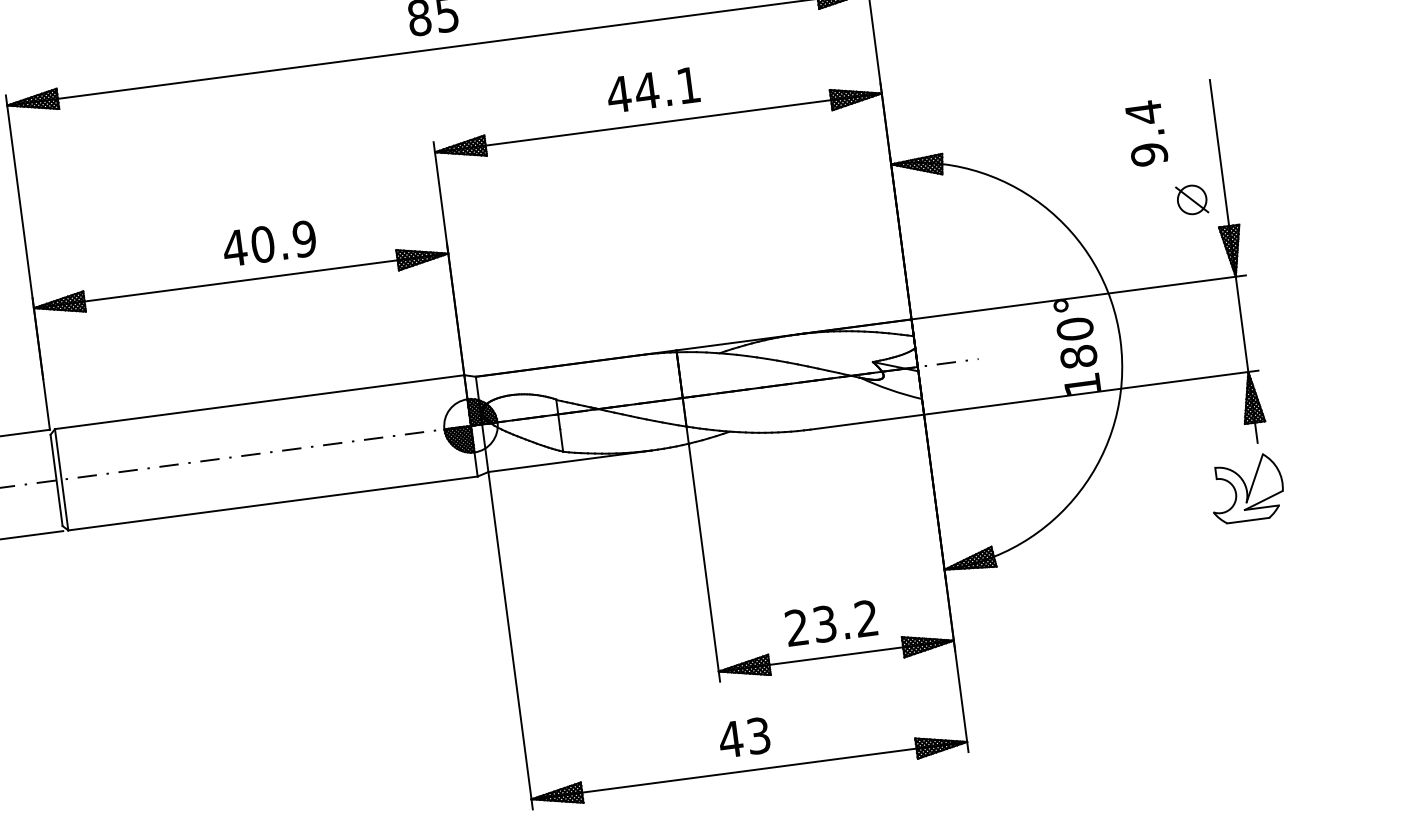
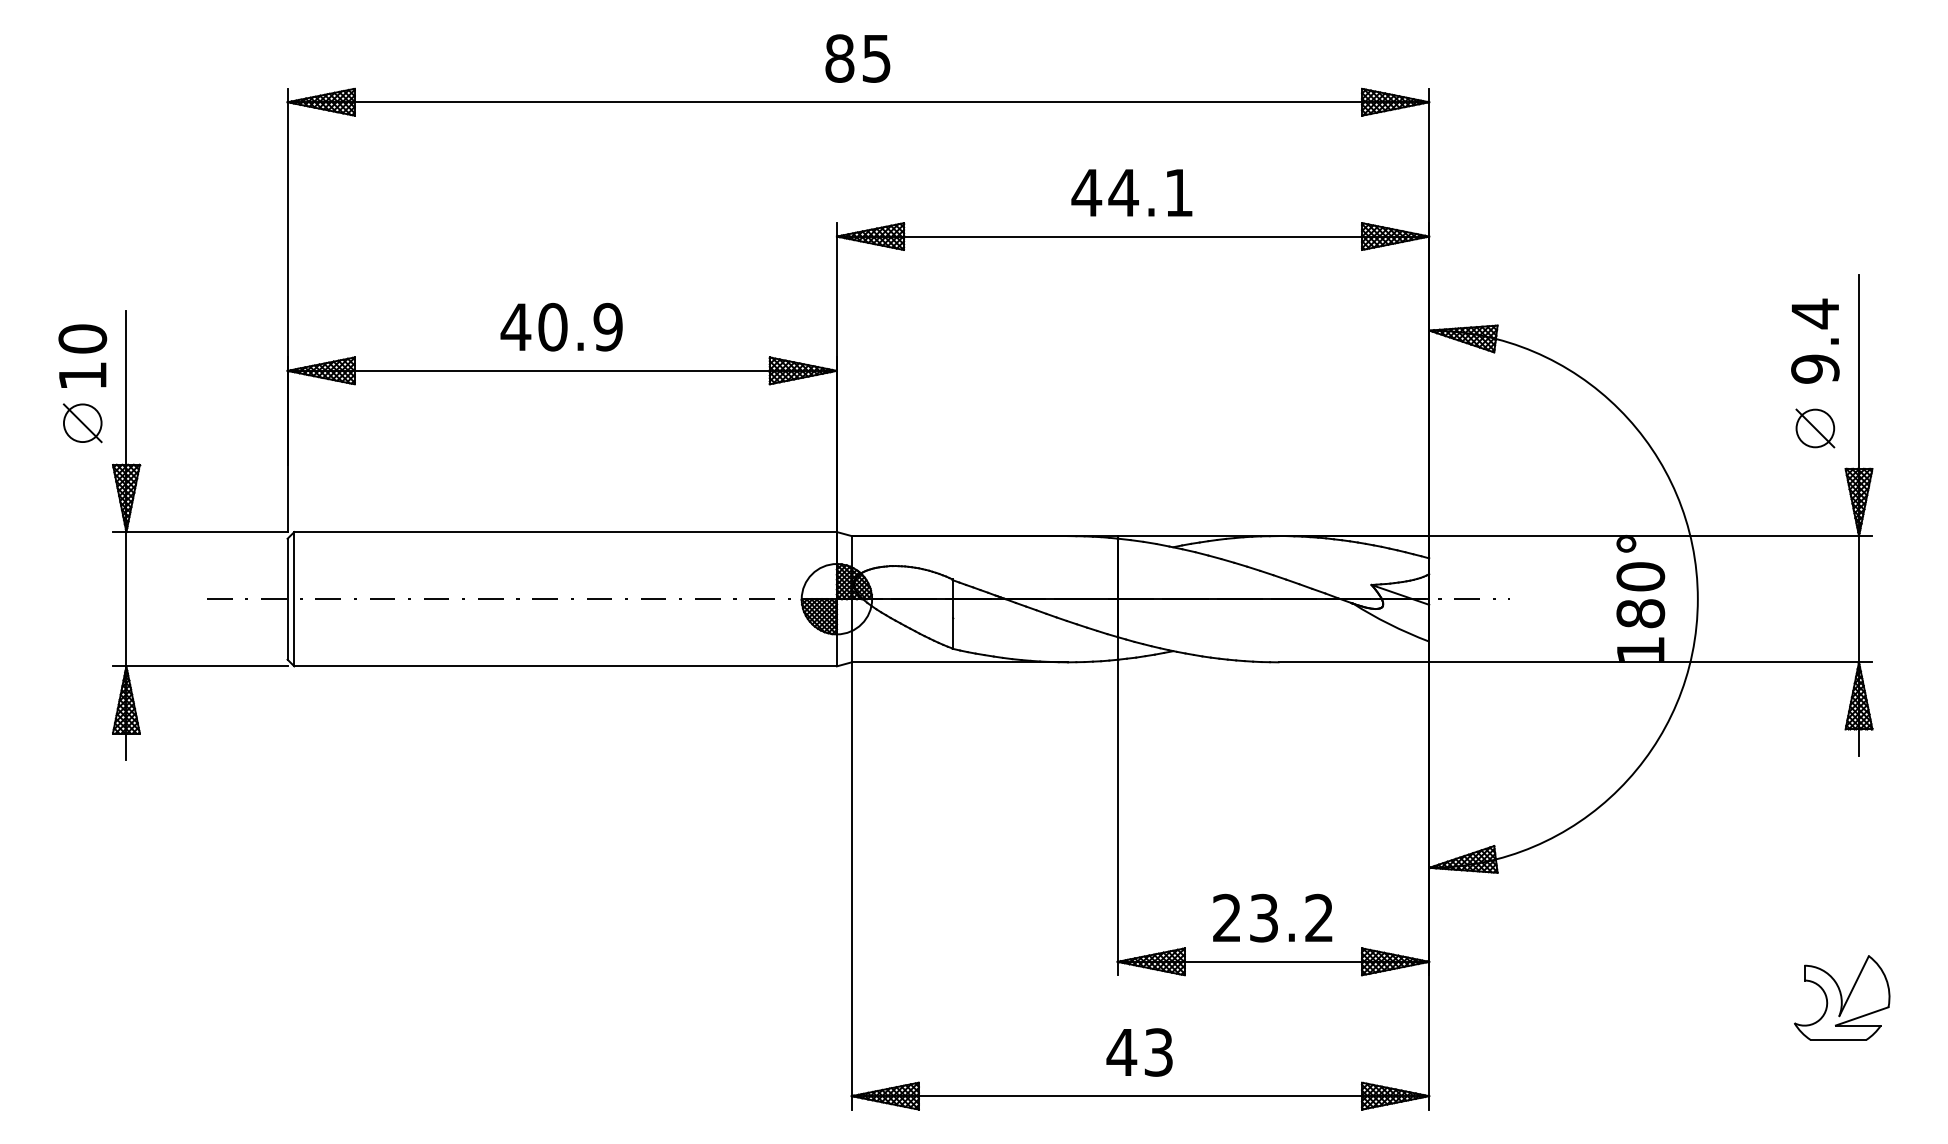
text: (1146, 133) -> (1815, 340), moved
text: (269, 243) -> (561, 327), moved
part: (1247, 488) -> (1842, 997), moved

